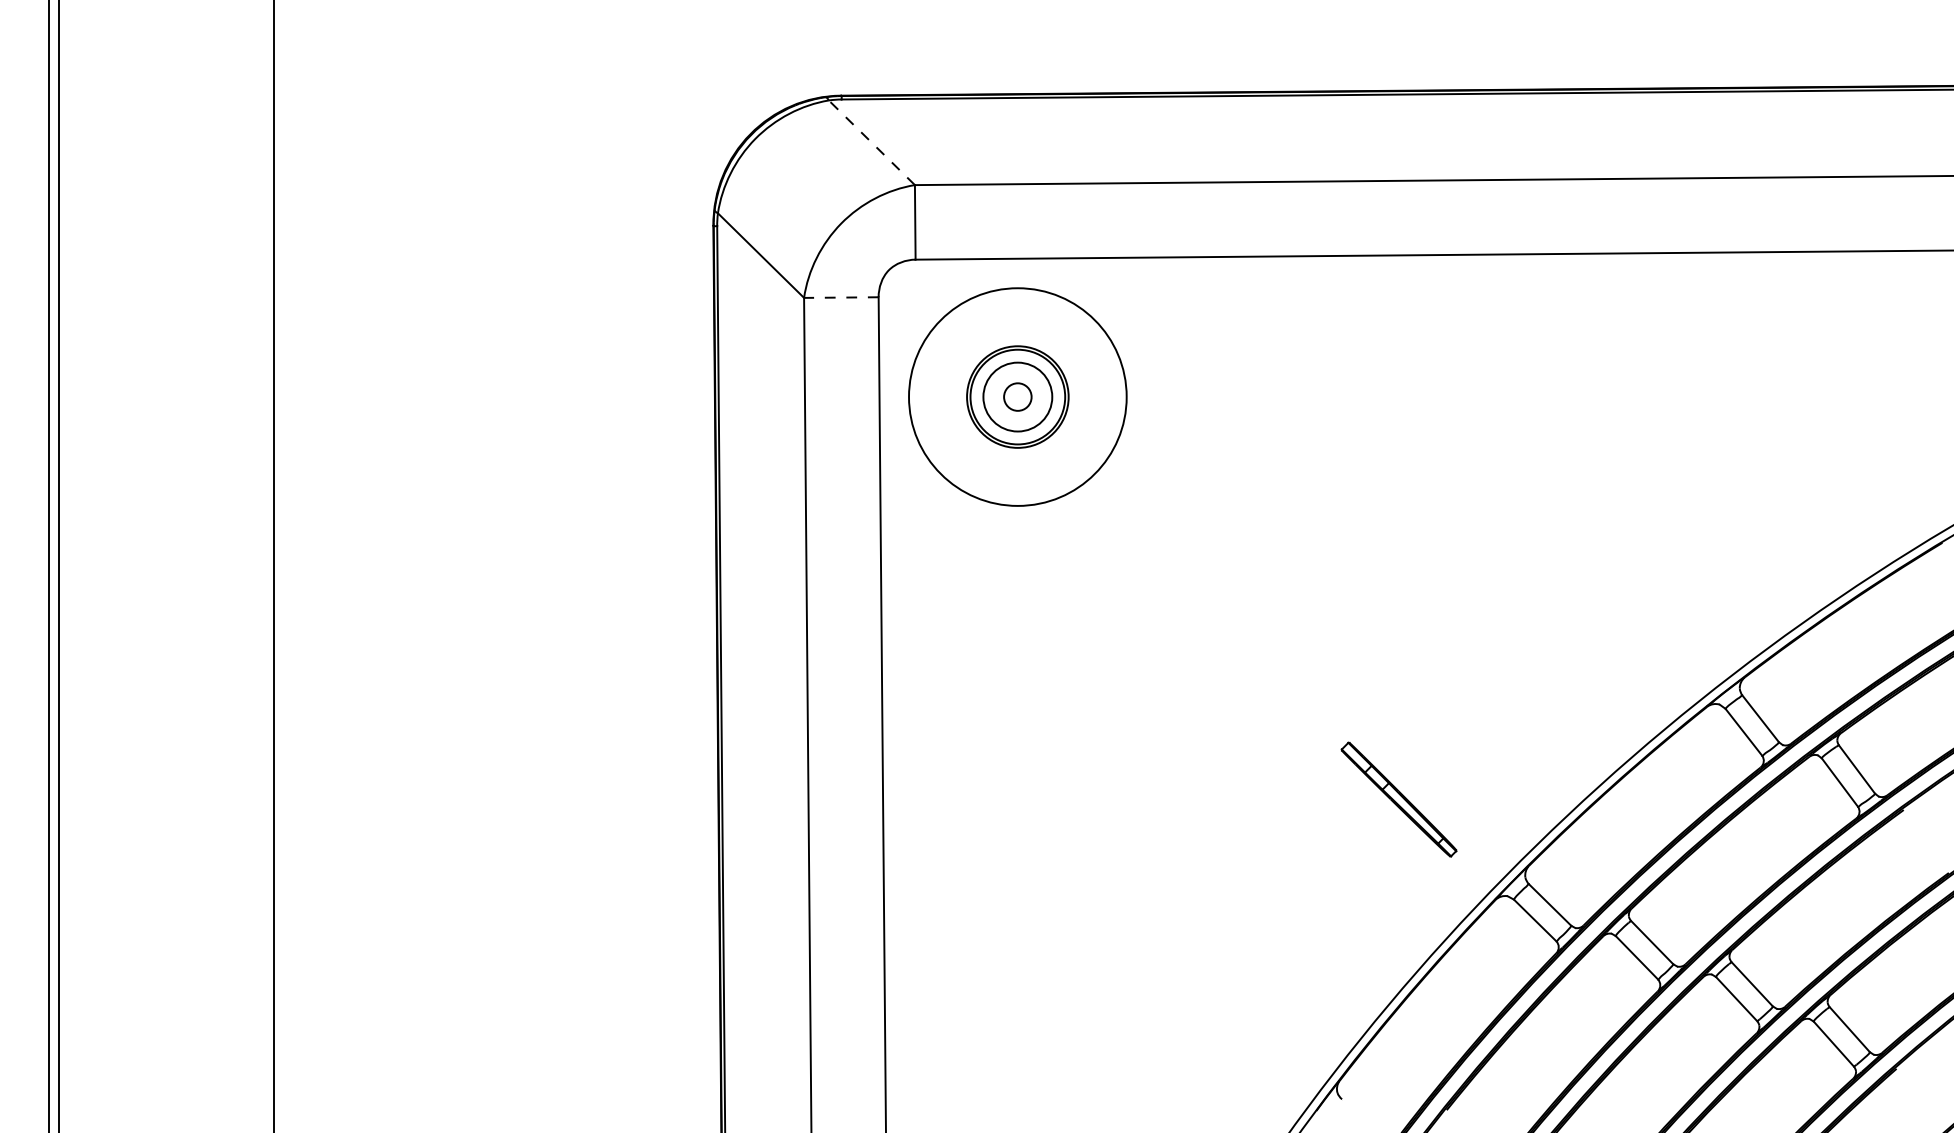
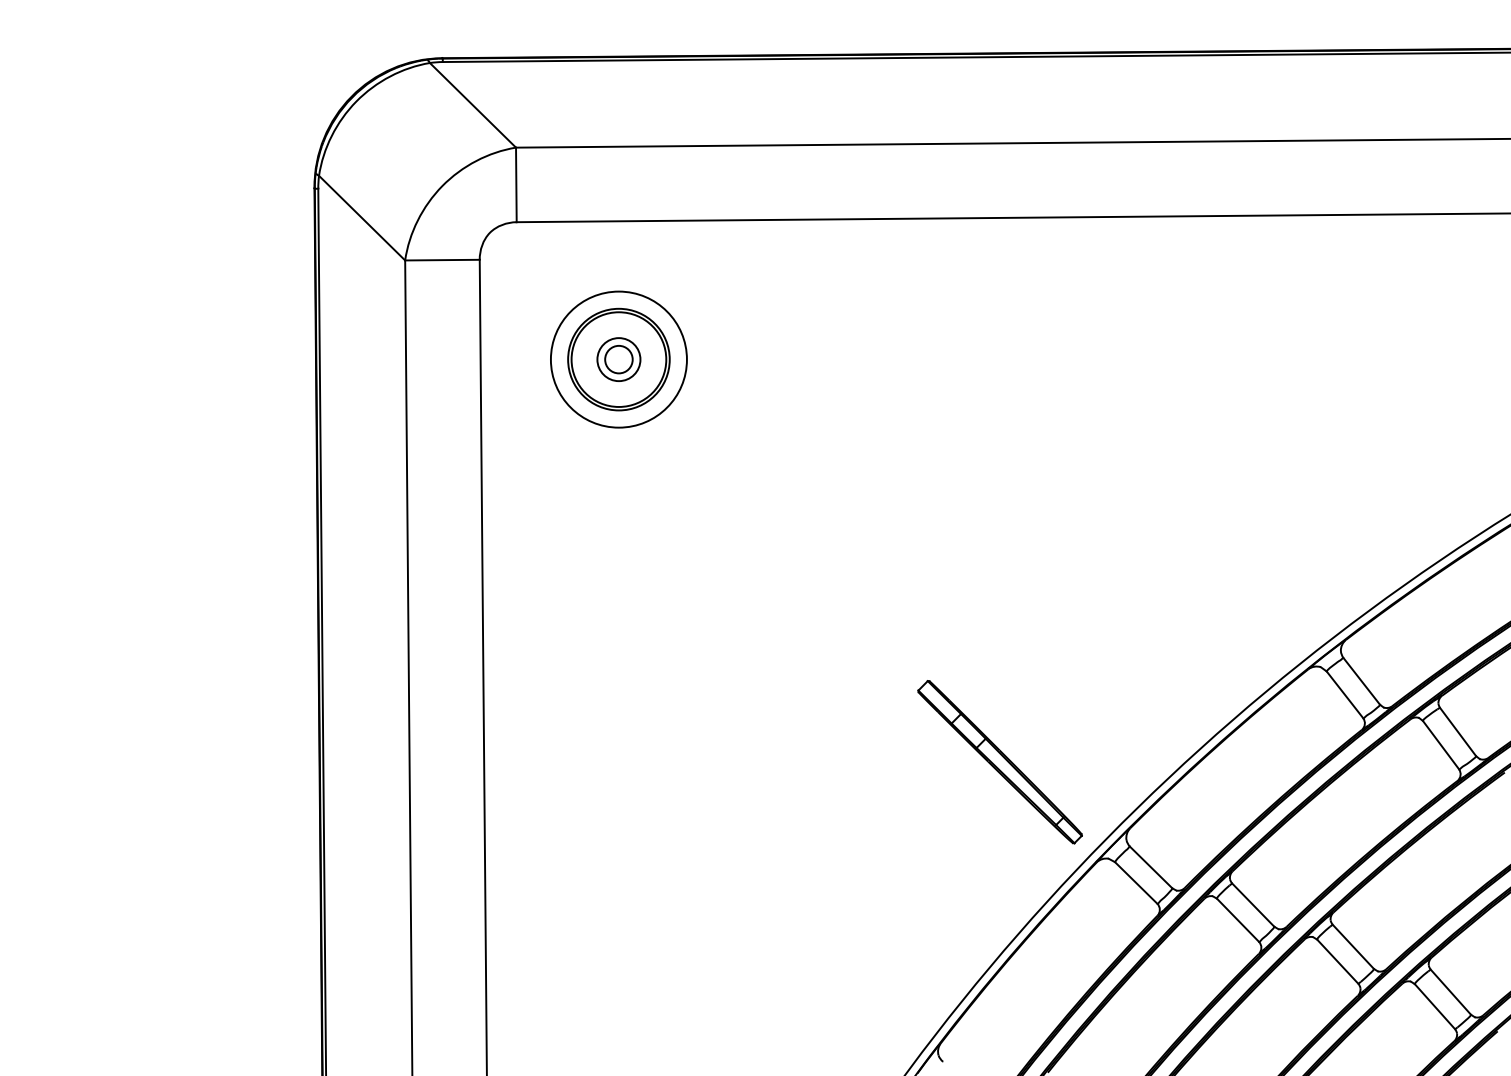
line: (871, 142) -> (472, 105), dashed -> solid
line: (840, 297) -> (441, 260), dashed -> solid
circle: (1017, 396) -> (618, 359), size x0.62
circle: (1017, 397) -> (618, 360), size x0.62
part: (1398, 799) -> (999, 762), size x1.43

